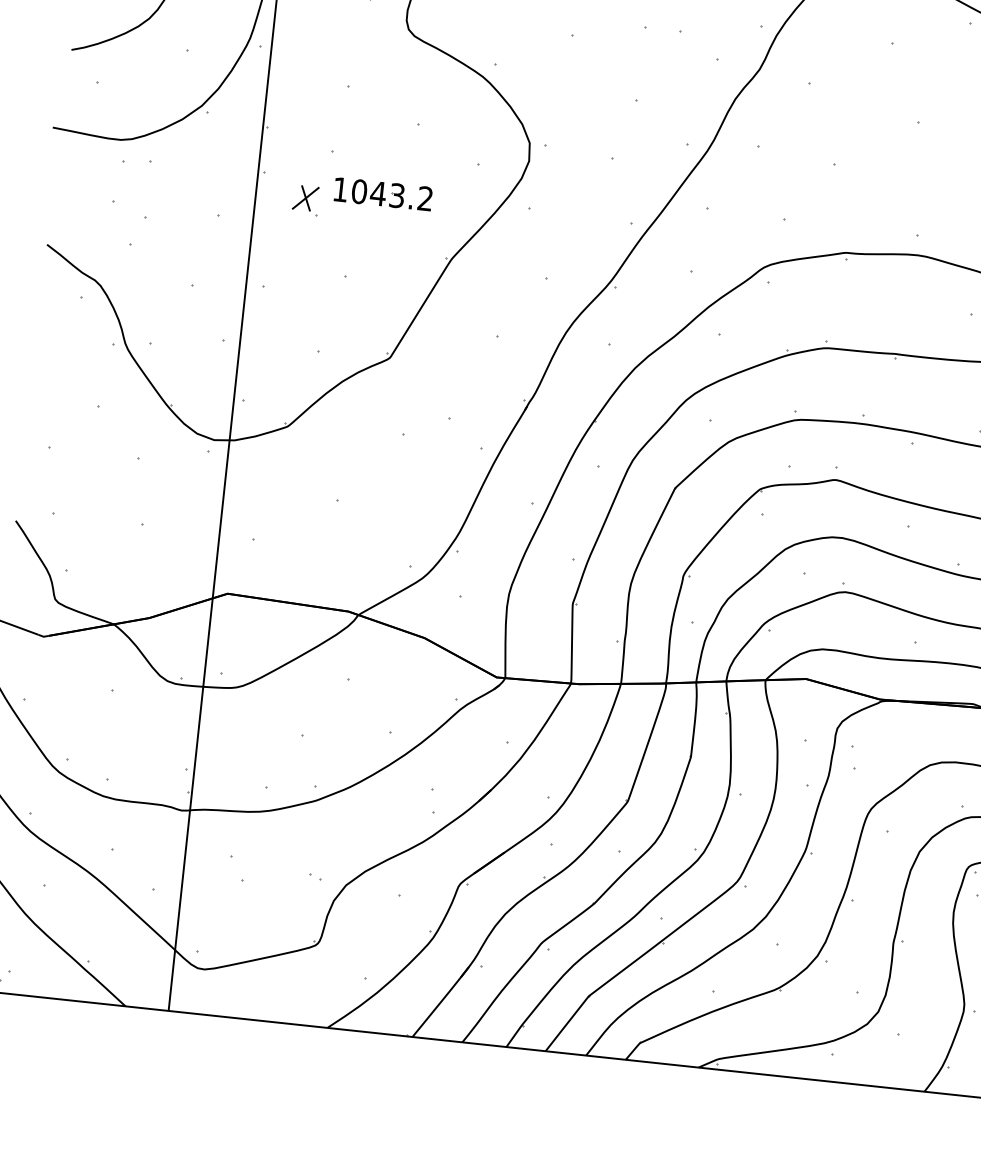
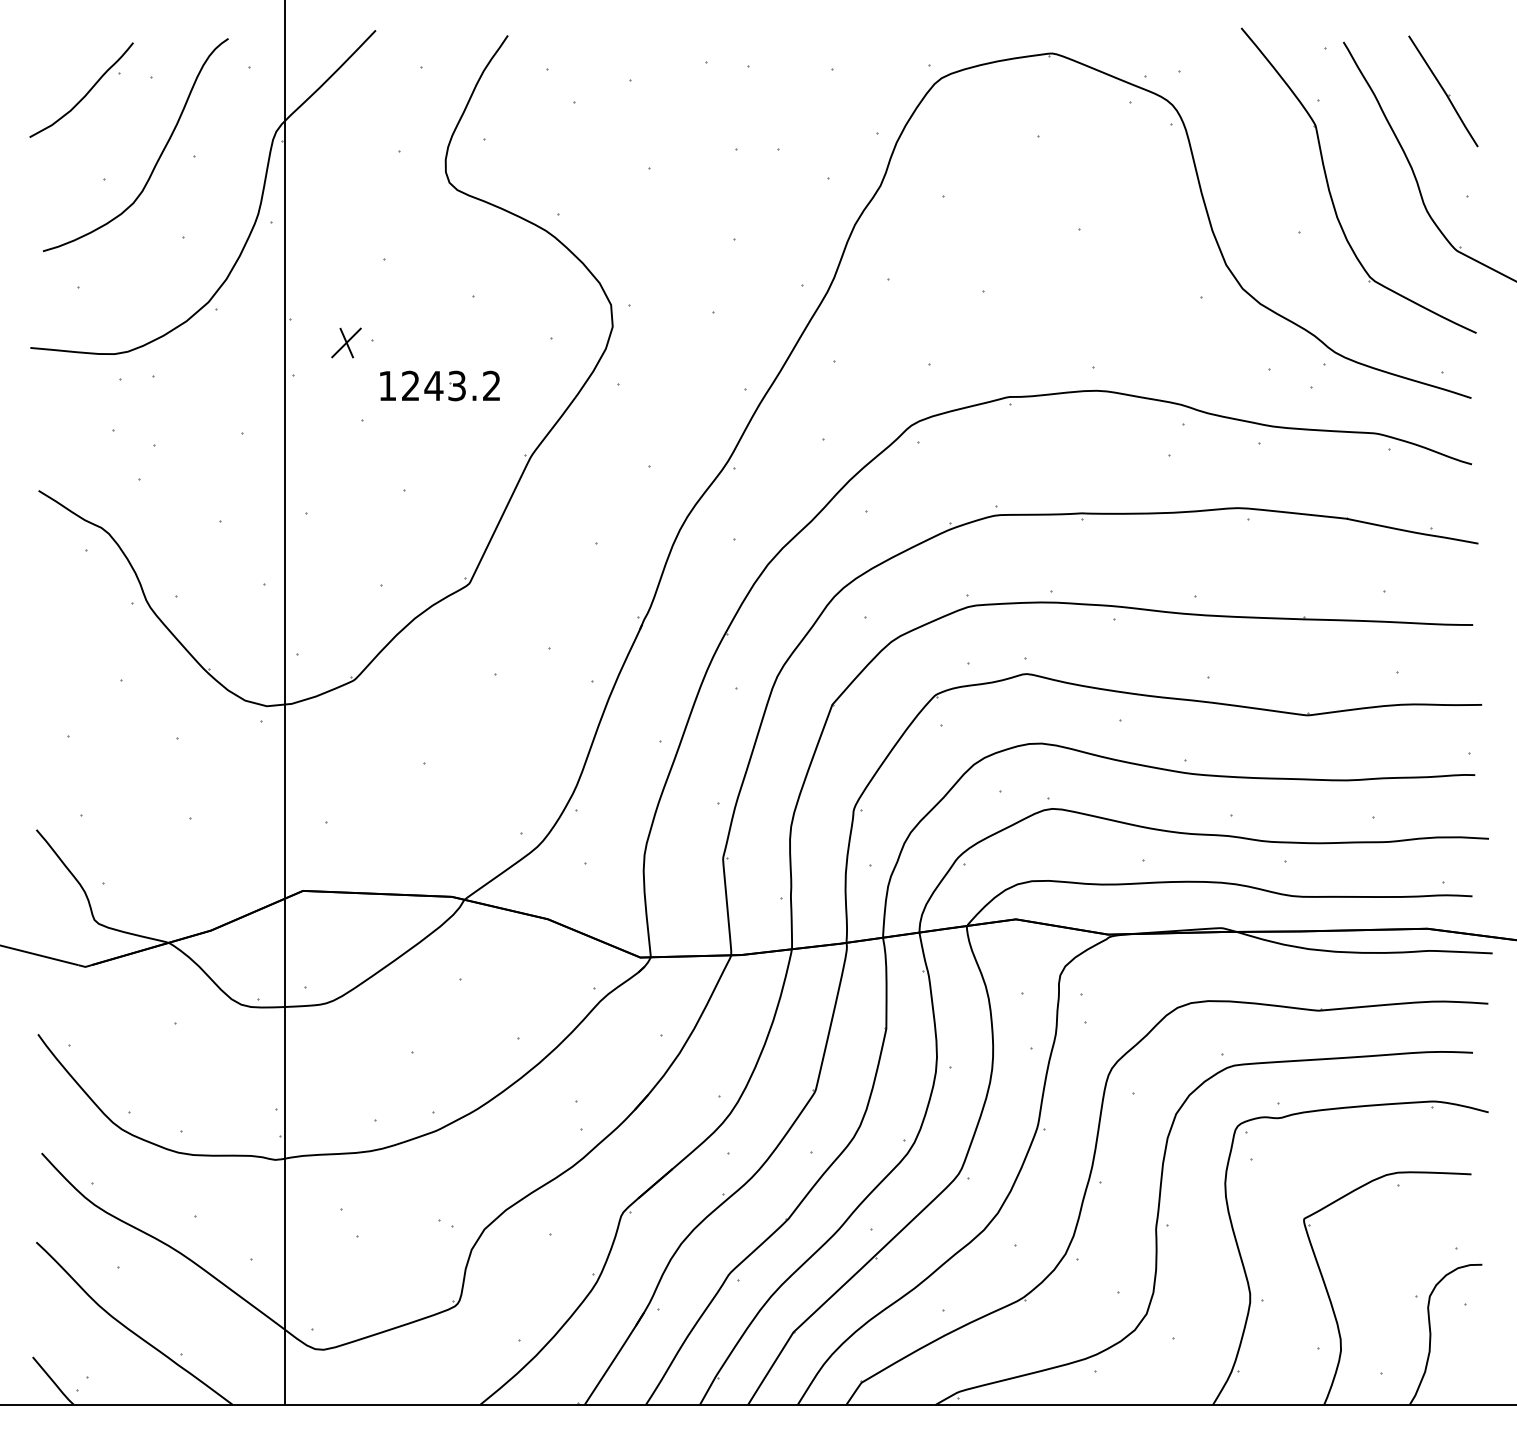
text: (359, 191) -> (410, 385), 1043.2 -> 1243.2
part: (305, 197) -> (346, 342), moved

